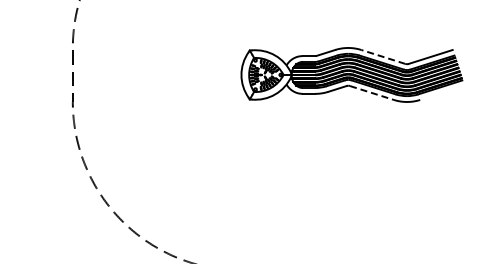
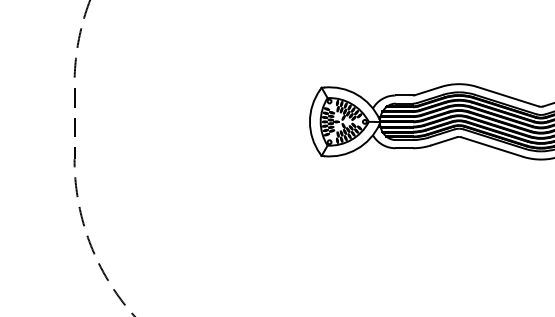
line: (382, 56) -> (506, 96), dashed -> solid
line: (372, 93) -> (492, 147), dashed -> solid

